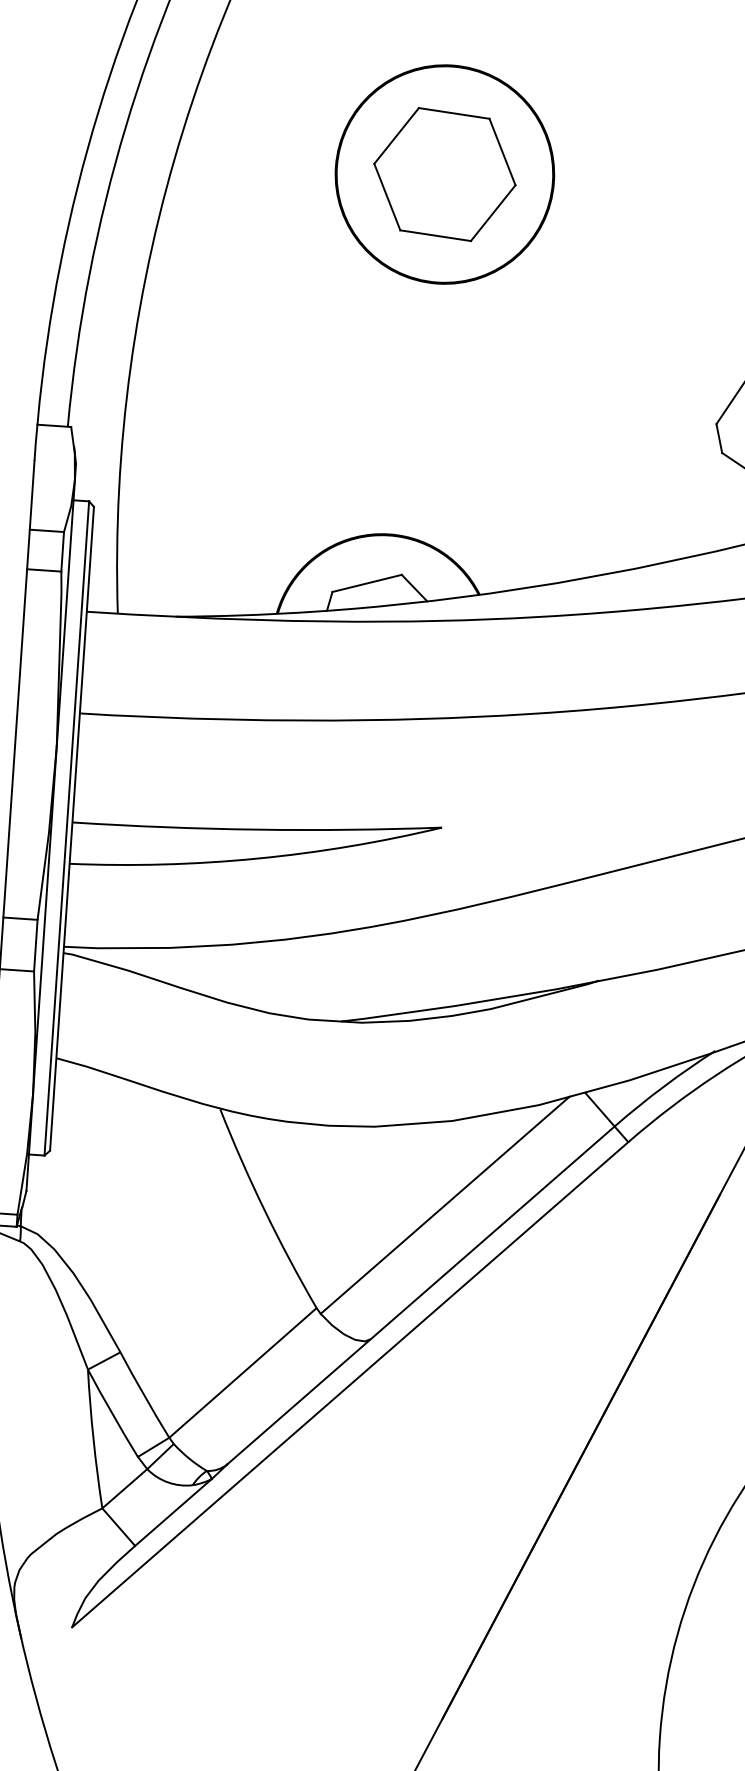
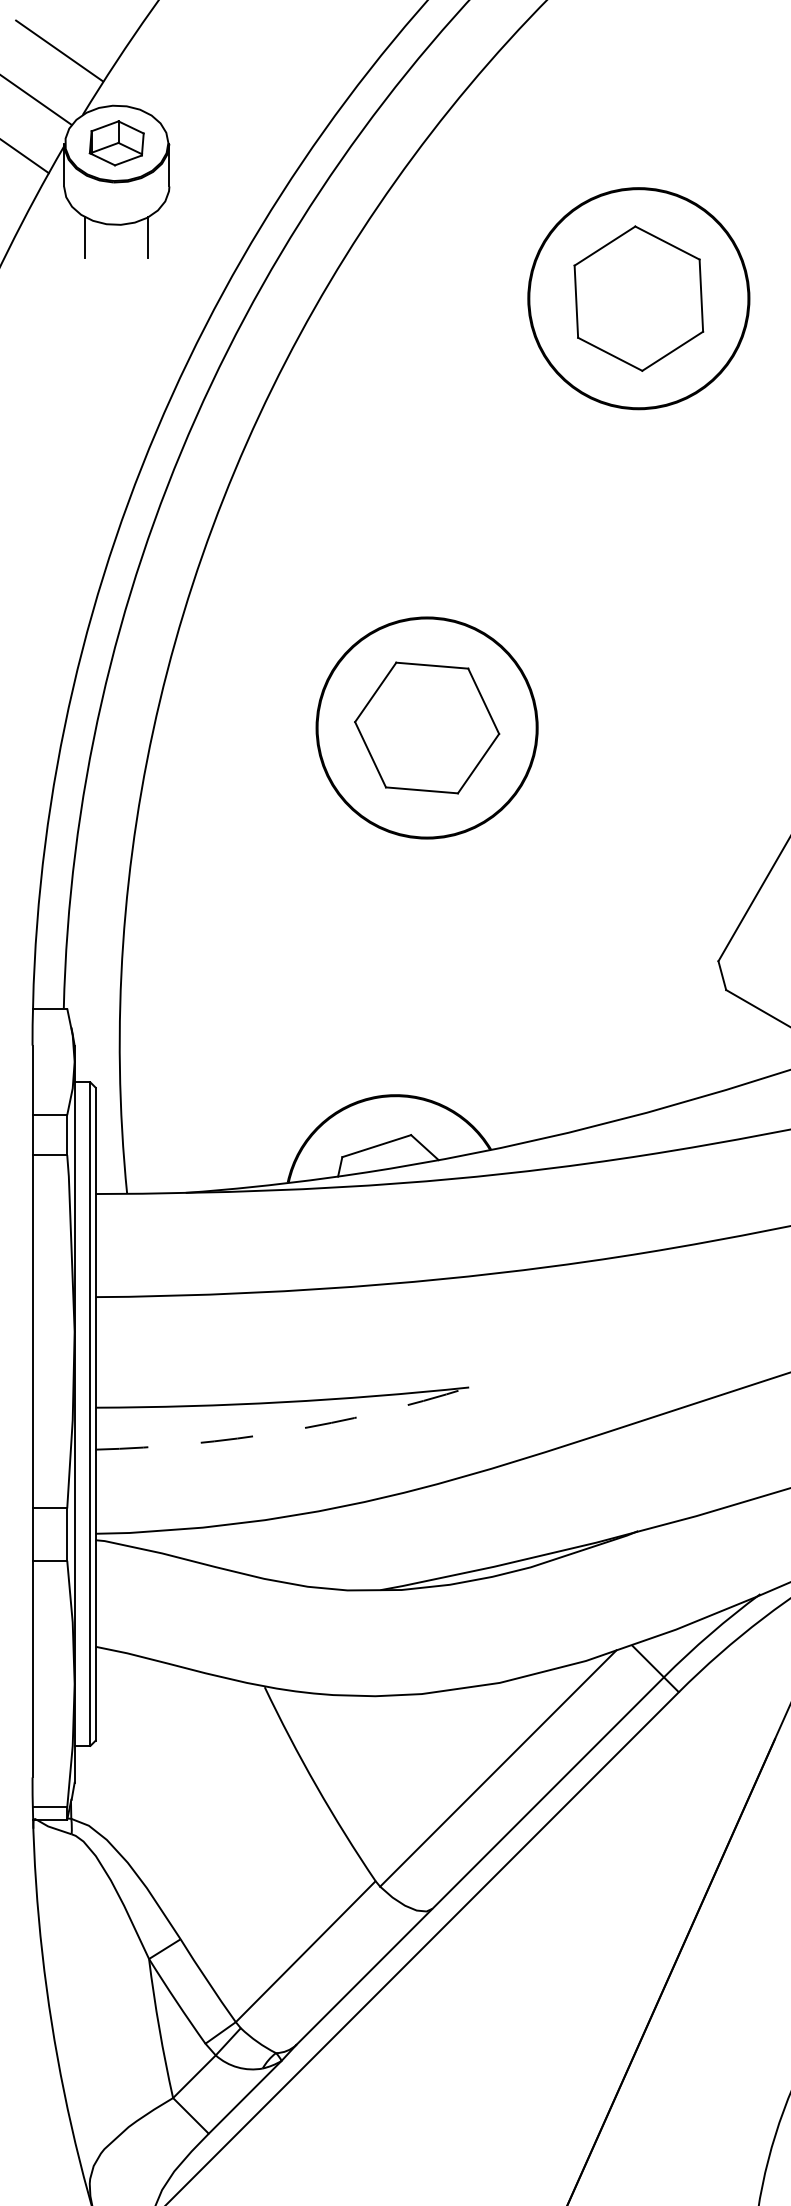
arc: (256, 858) -> (284, 1431), solid -> dashed

